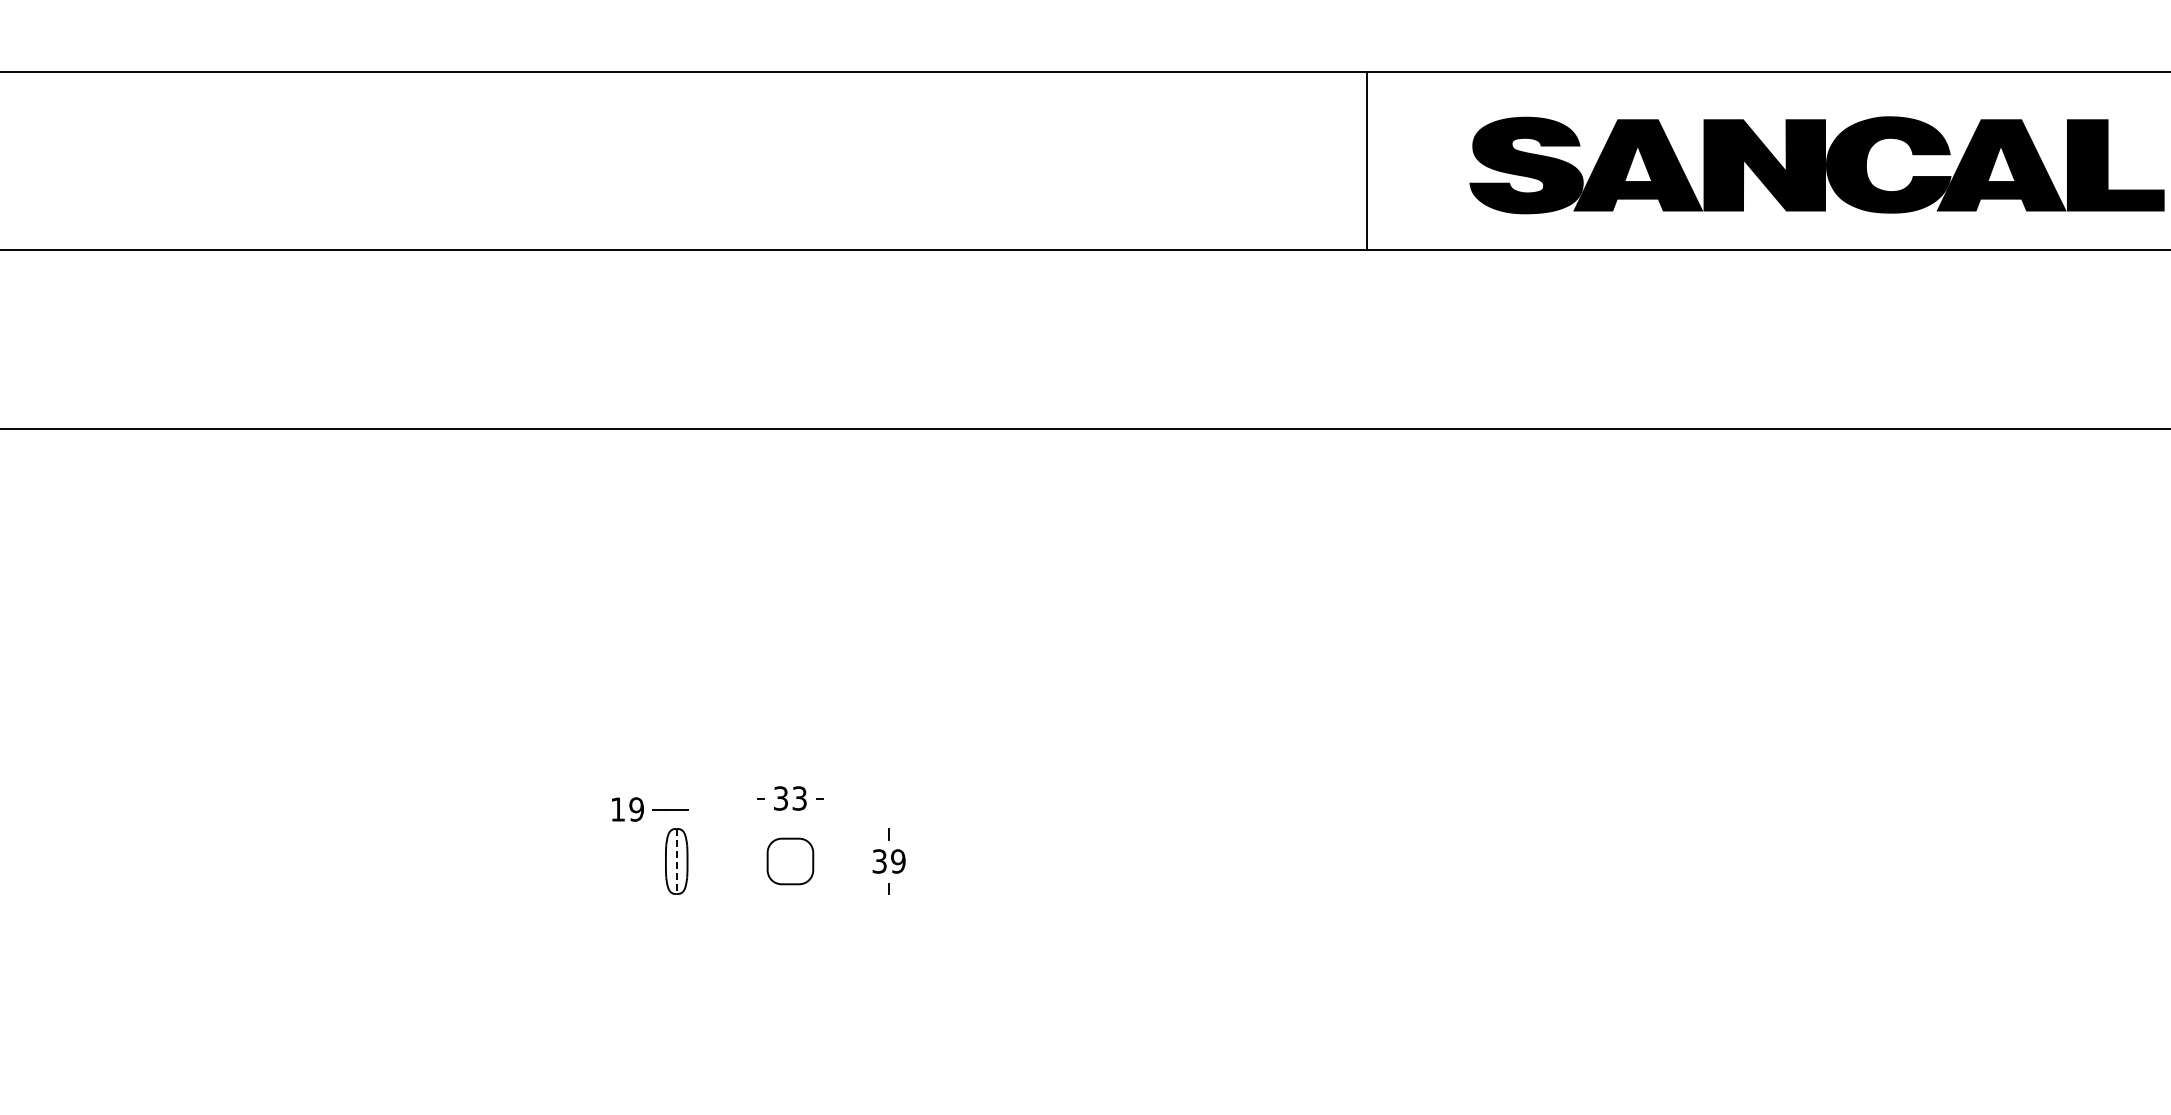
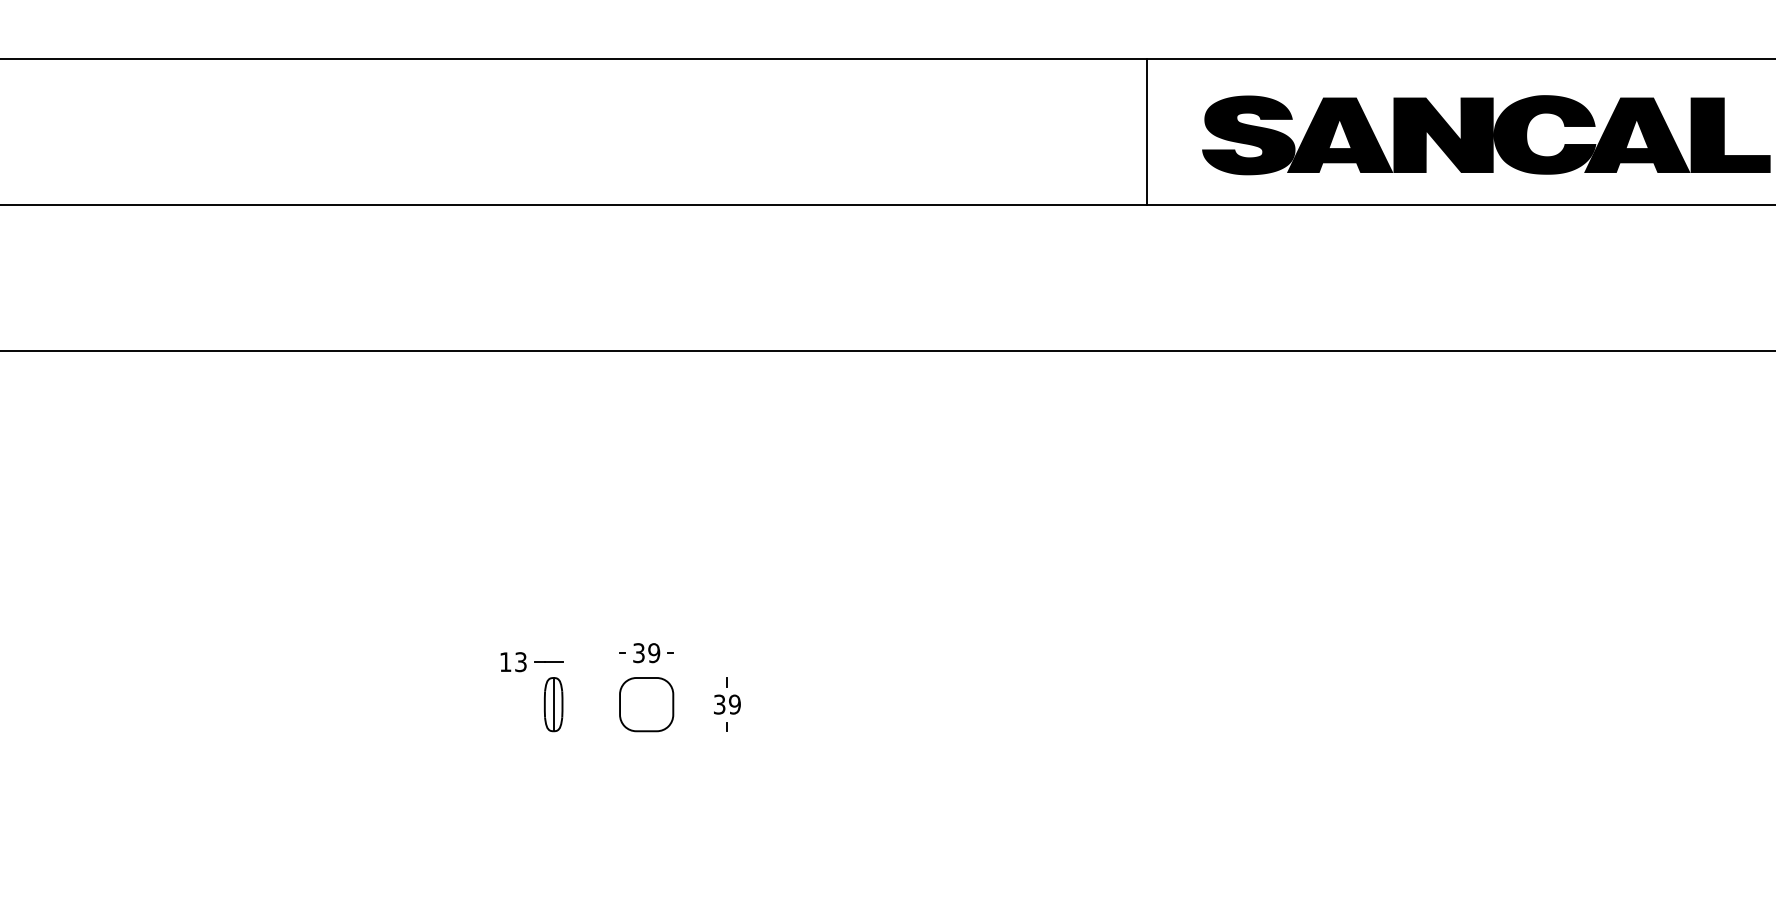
line: (1366, 160) -> (1146, 131), moved
text: (799, 798) -> (654, 653), 33 -> 39
text: (636, 809) -> (520, 662), 19 -> 13
line: (676, 861) -> (553, 704), dashed -> solid
part: (790, 861) -> (646, 704), size x1.43

